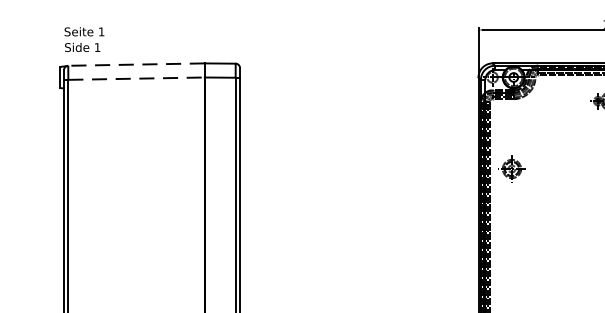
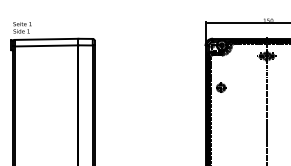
line: (136, 64) -> (46, 39), dashed -> solid
line: (136, 77) -> (46, 45), dashed -> solid

